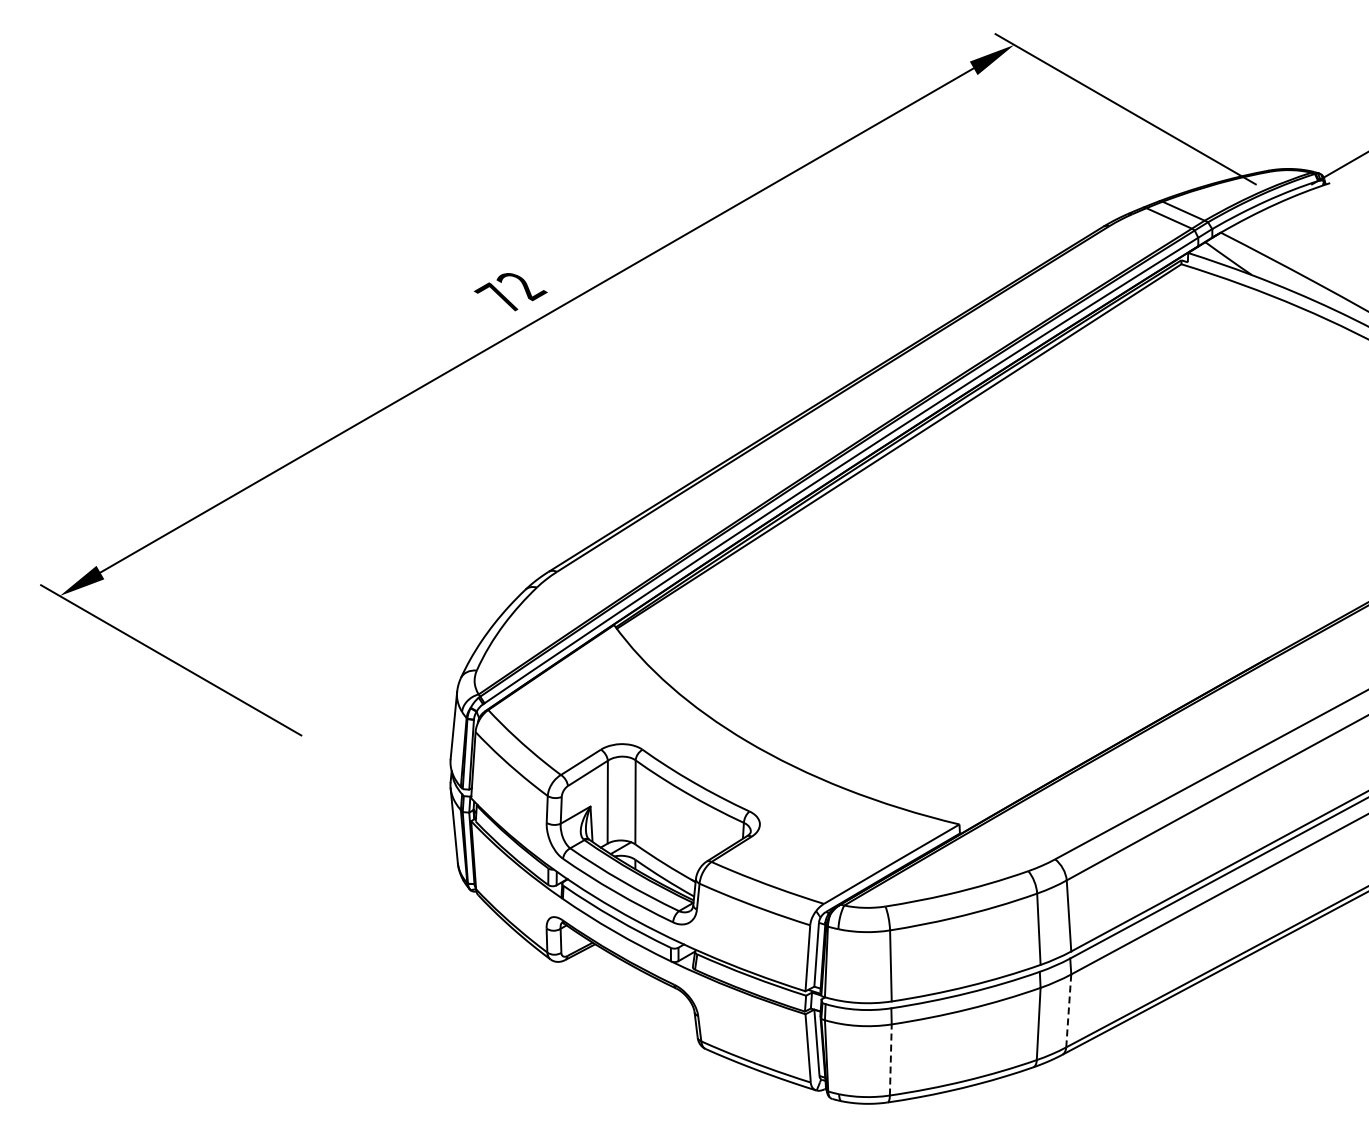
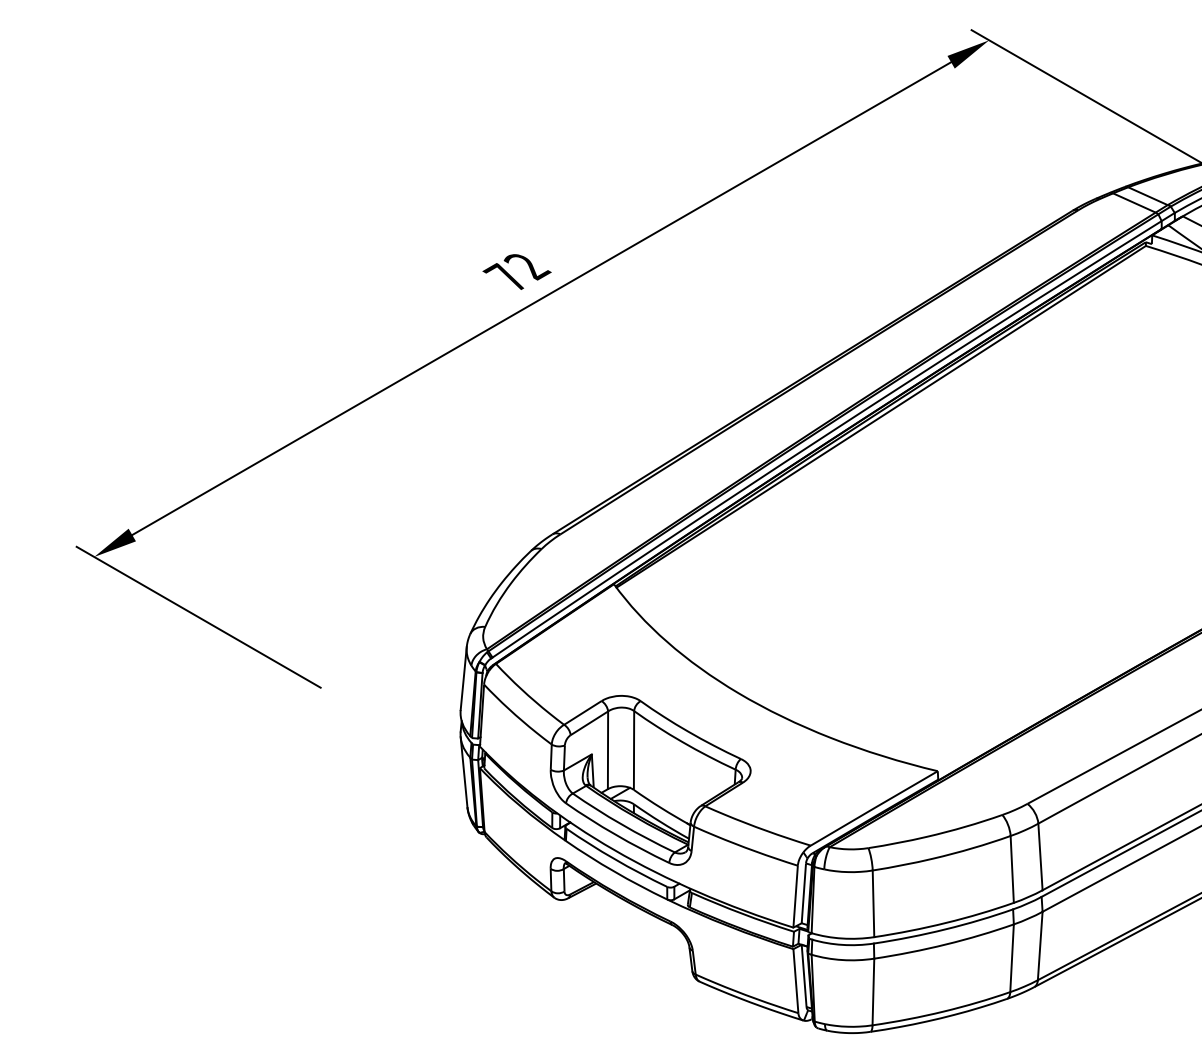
line: (1068, 1010) -> (1040, 945), dashed -> solid
line: (890, 1059) -> (873, 991), dashed -> solid

